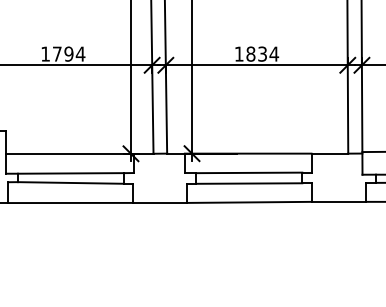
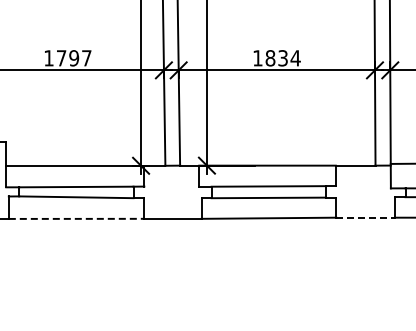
text: (80, 54) -> (86, 58), 1794 -> 1797
line: (339, 201) -> (366, 217), solid -> dashed
line: (71, 202) -> (76, 218), solid -> dashed

